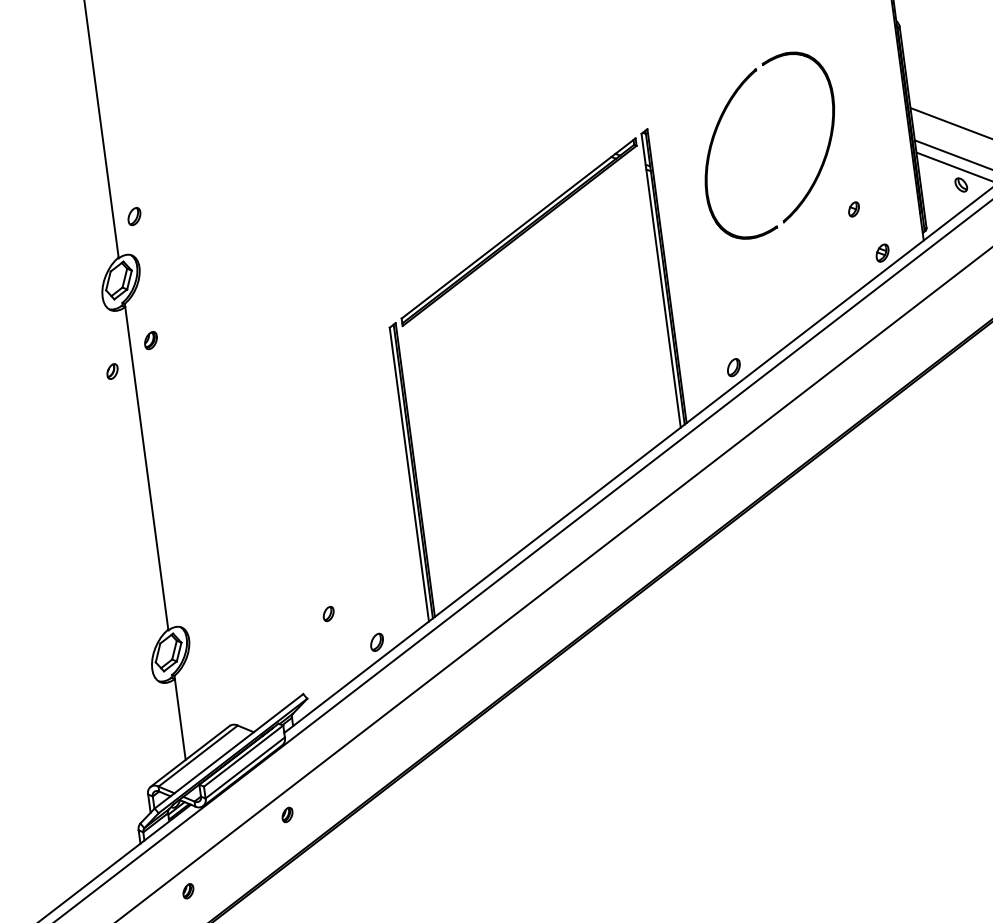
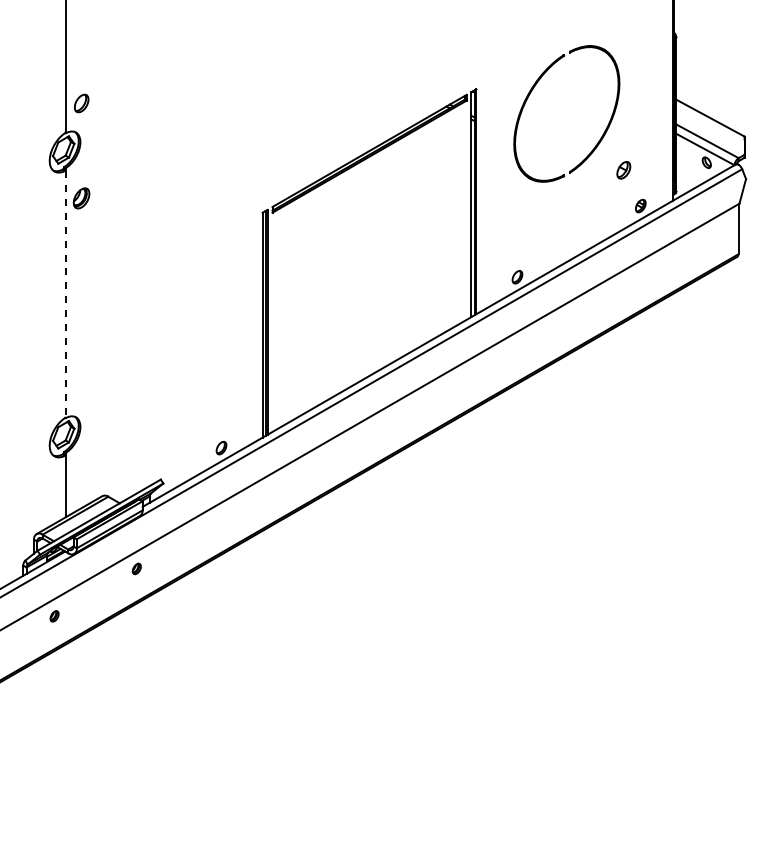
part: (853, 209) -> (623, 170), size x1.6
part: (134, 216) -> (81, 103), size x1.4
part: (150, 340) -> (81, 198), size x1.6
part: (112, 371) -> (49, 217), removed
line: (146, 468) -> (65, 294), solid -> dashed
part: (328, 613) -> (187, 421), removed

